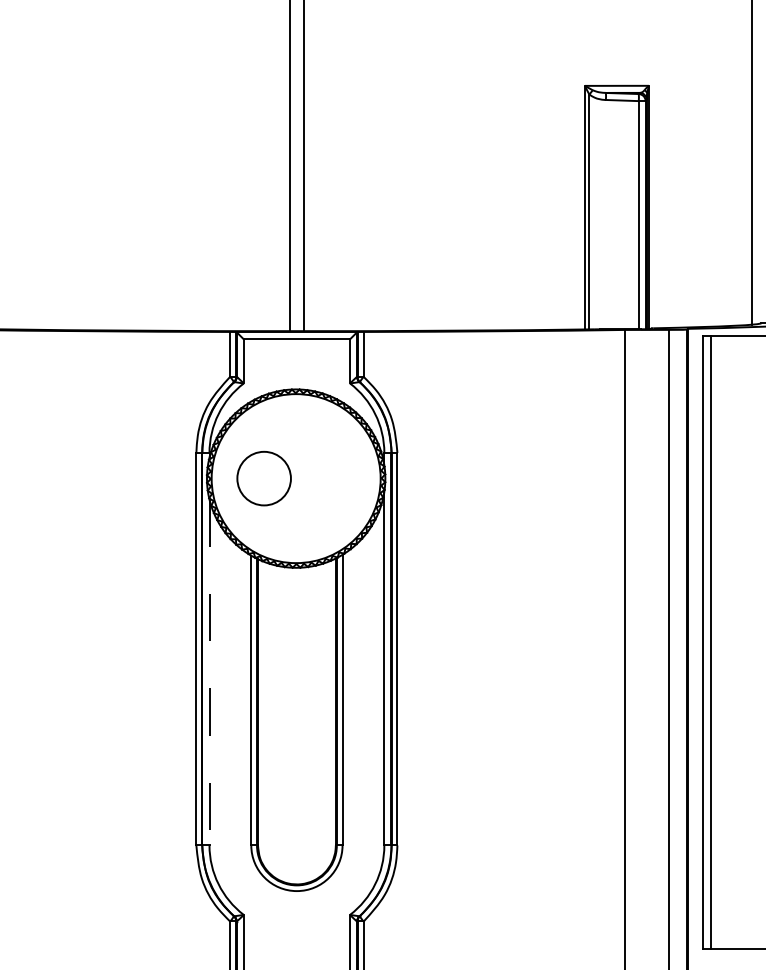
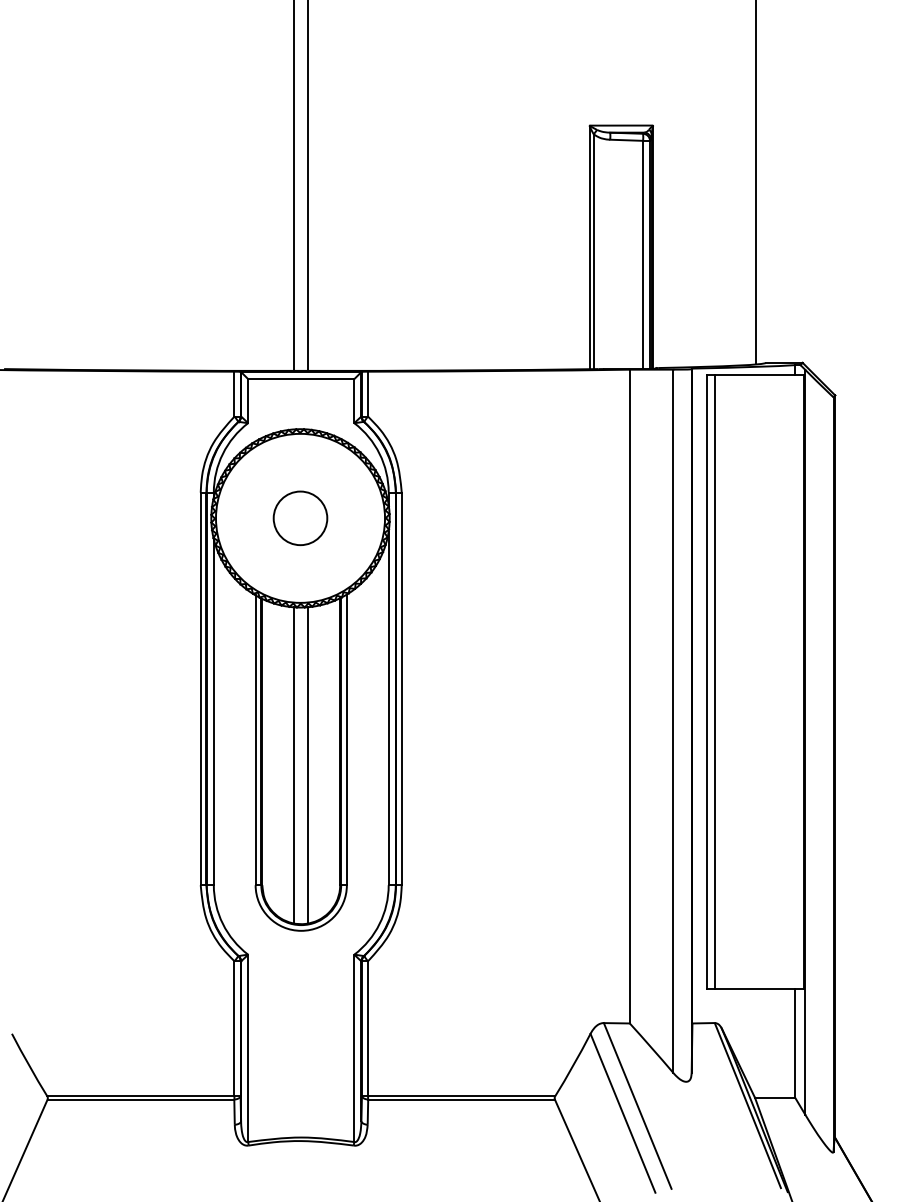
circle: (264, 478) -> (300, 518), moved
line: (209, 672) -> (213, 712), dashed -> solid
line: (290, 725) -> (294, 765), added
line: (304, 725) -> (308, 765), added

